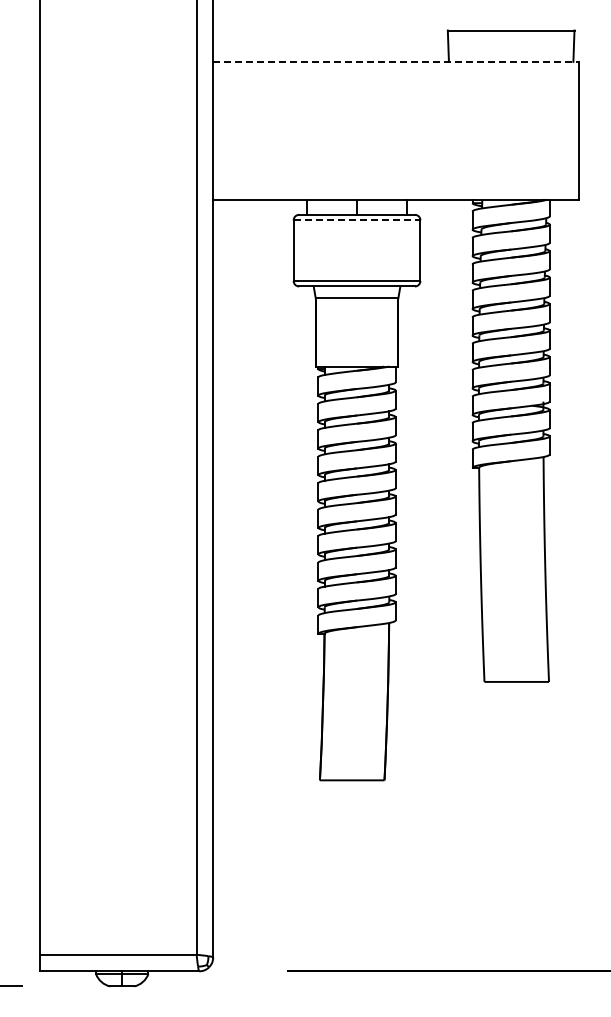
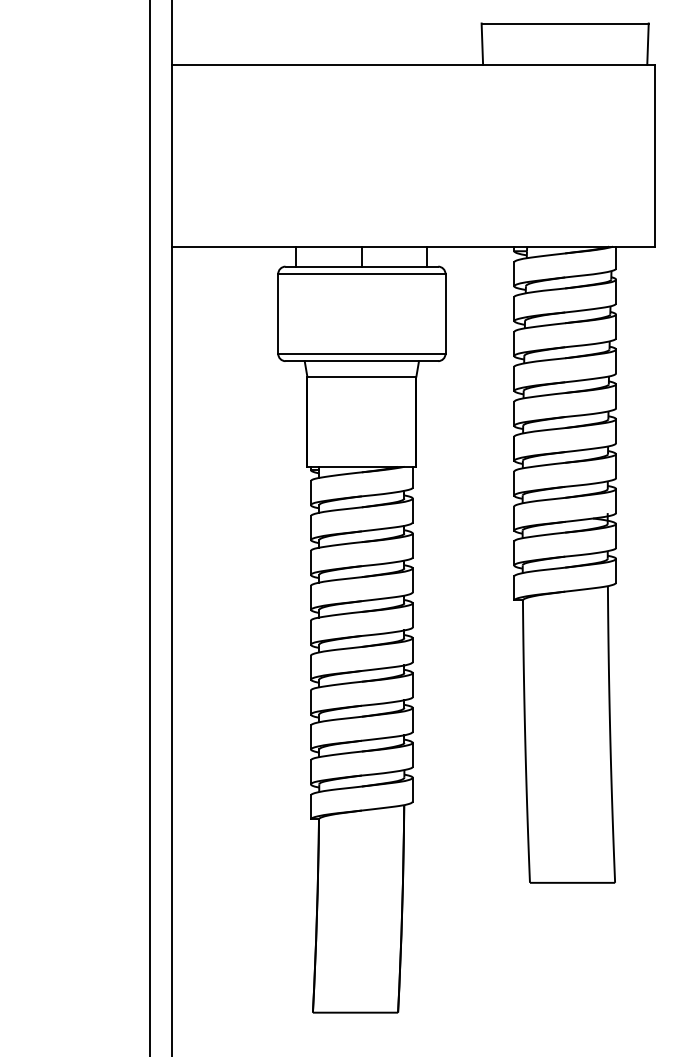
line: (396, 61) -> (413, 64), dashed -> solid
line: (357, 220) -> (362, 274), dashed -> solid

